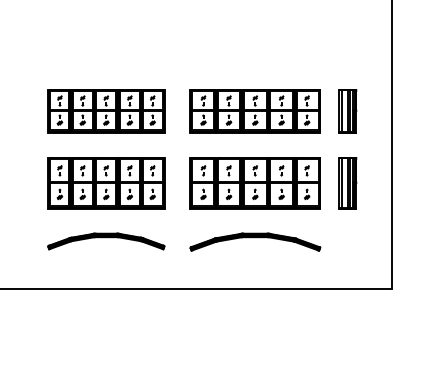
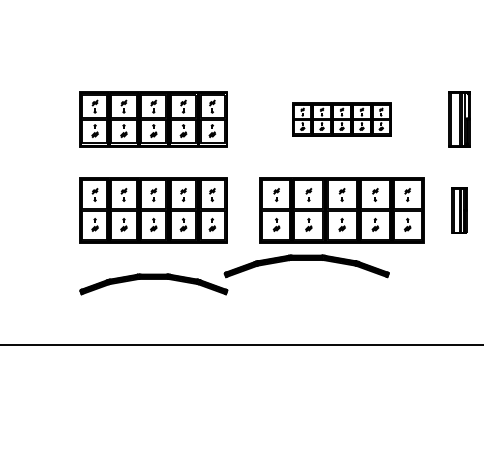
part: (254, 111) -> (341, 120), size x0.6
part: (347, 183) -> (458, 211), size x0.7
part: (255, 241) -> (306, 265), moved

